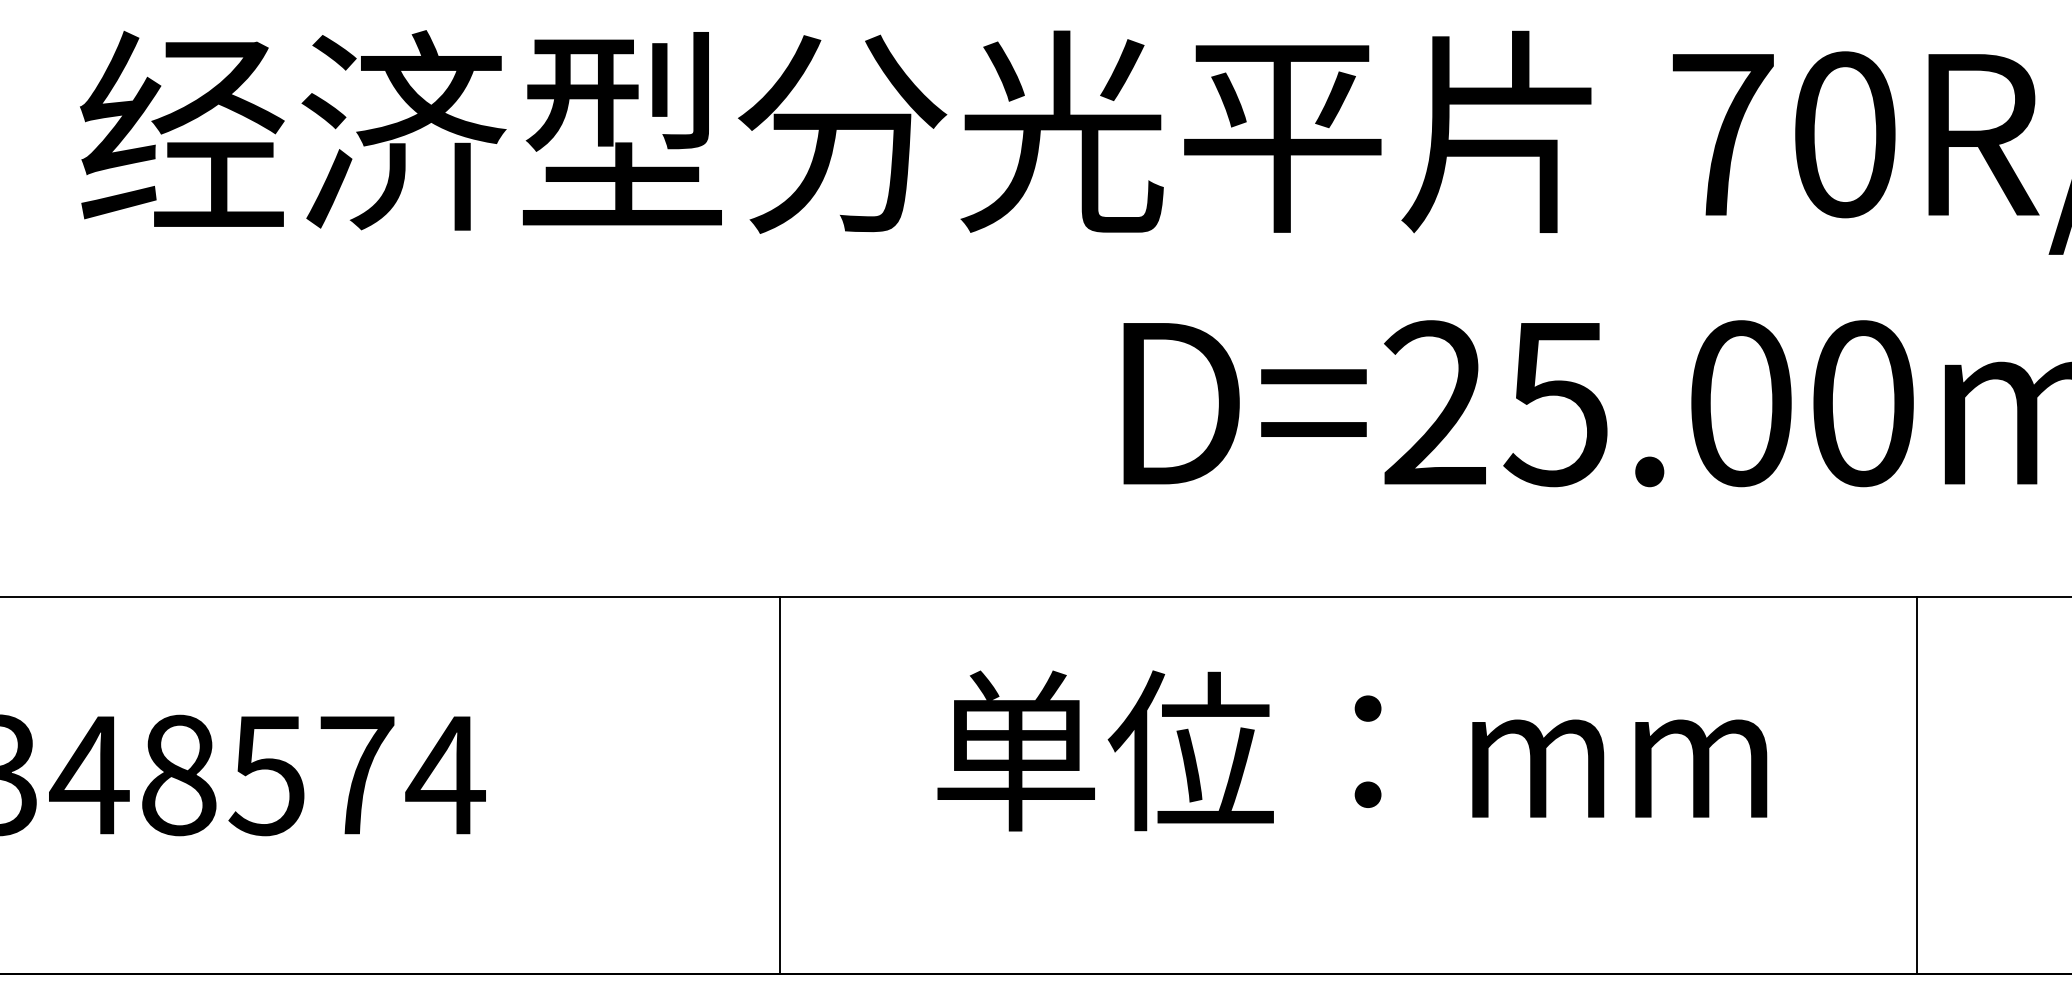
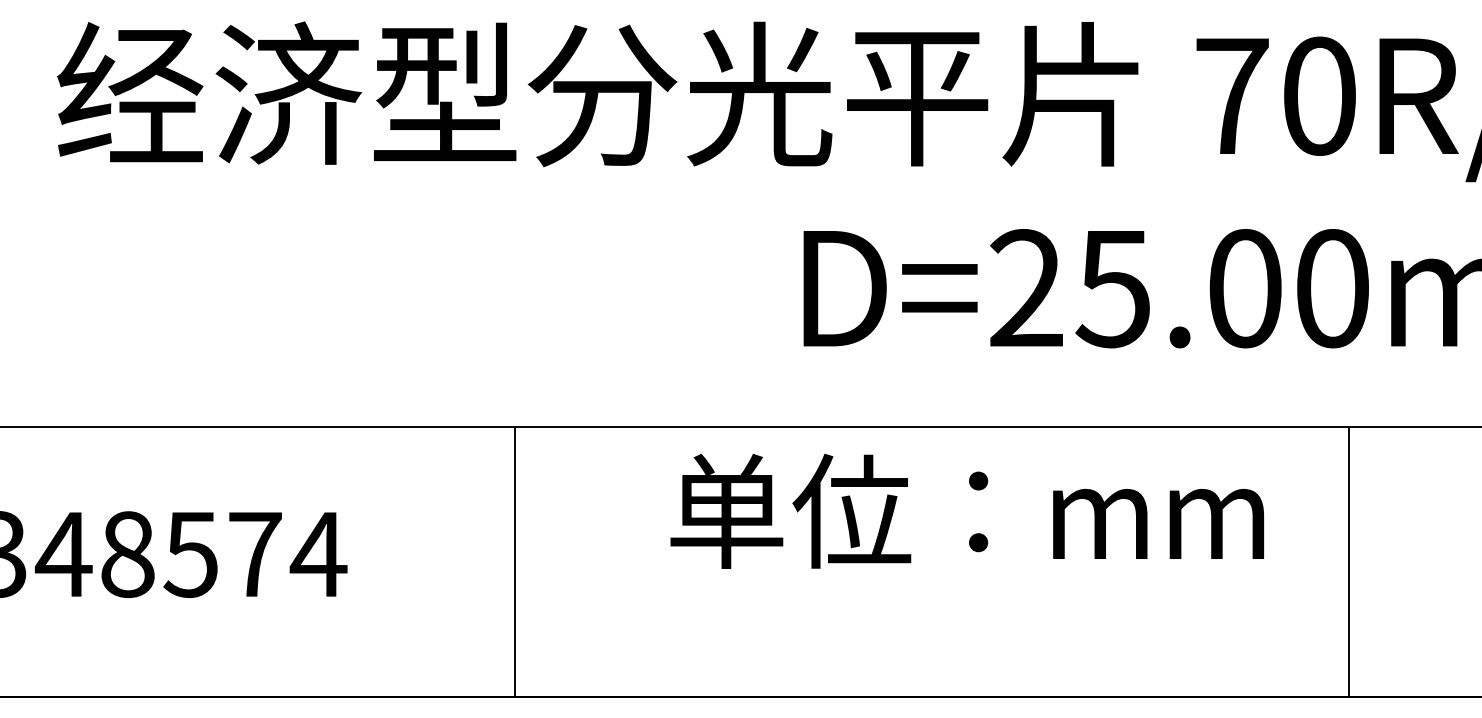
text: (1352, 750) -> (967, 511), moved
line: (779, 785) -> (514, 561), moved
line: (1917, 785) -> (1349, 561), moved

